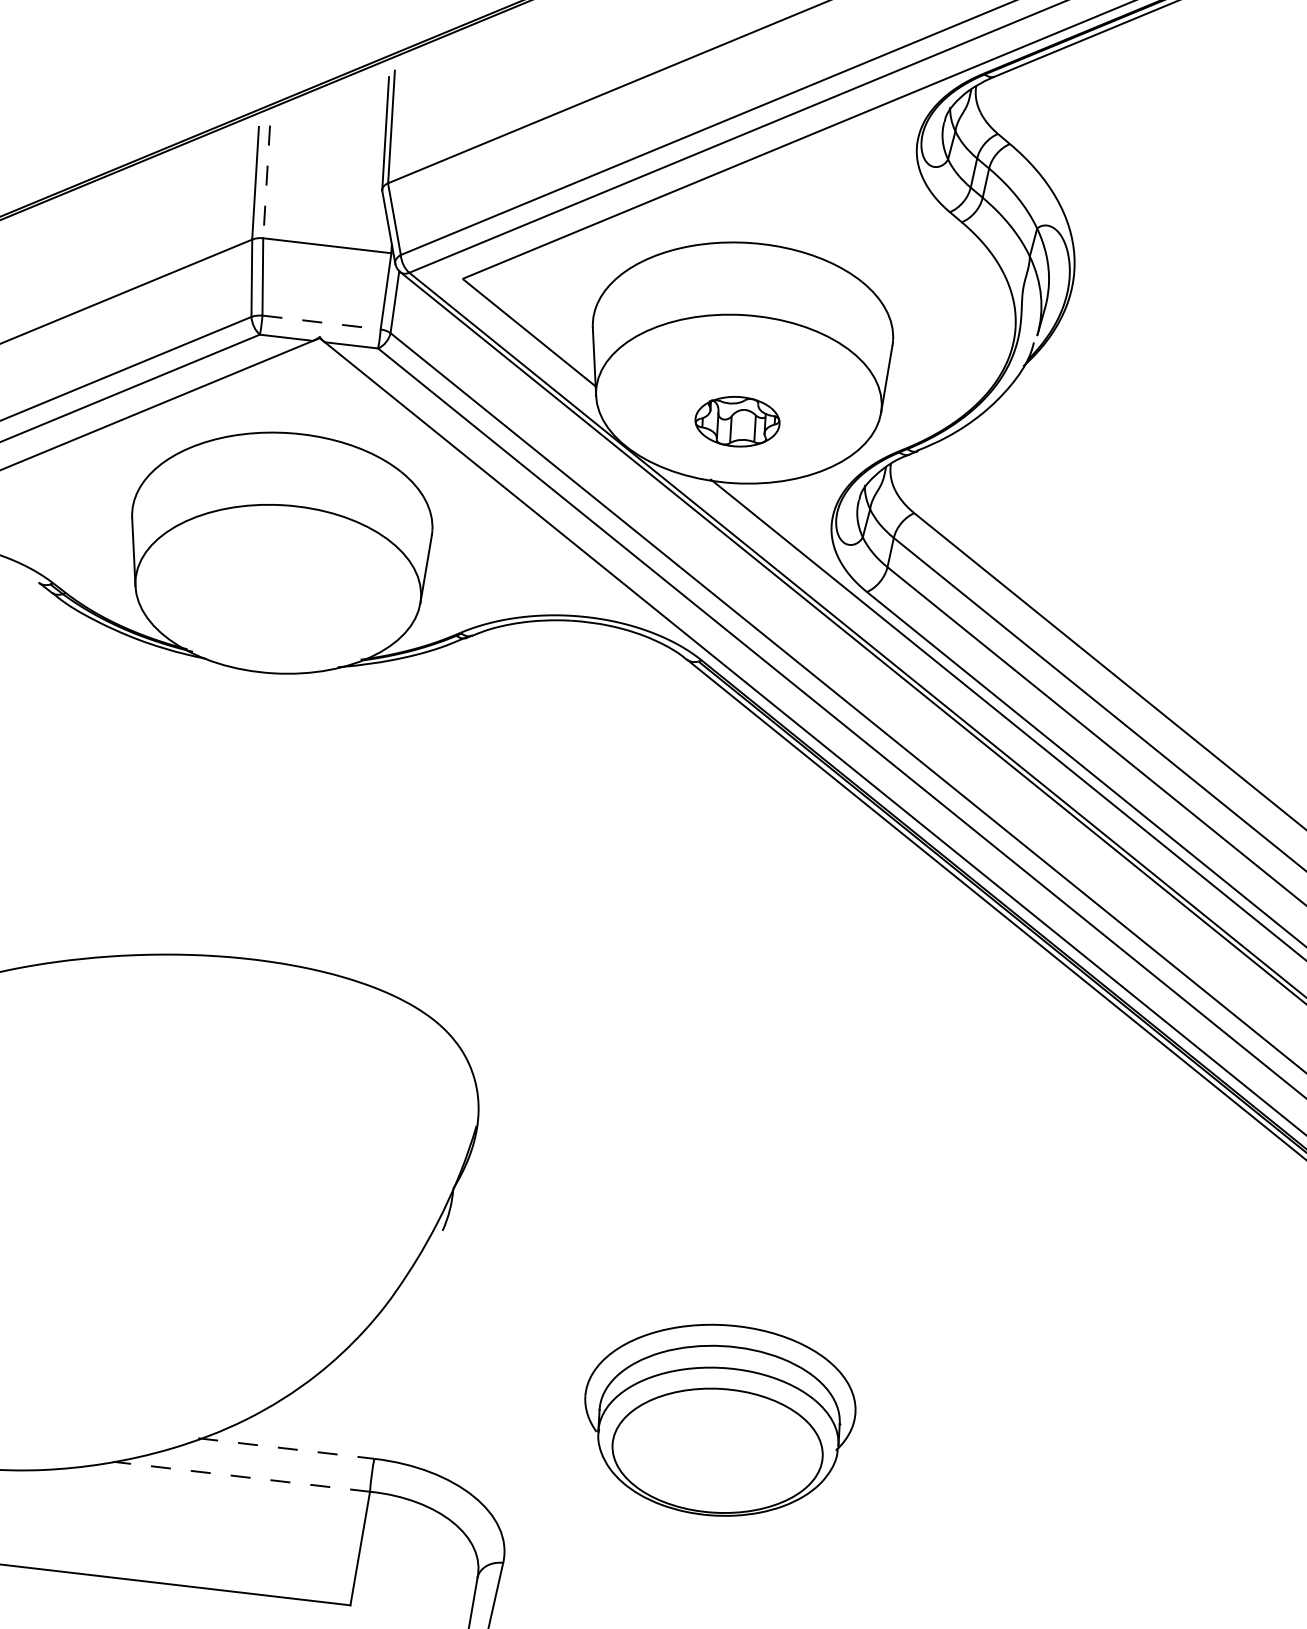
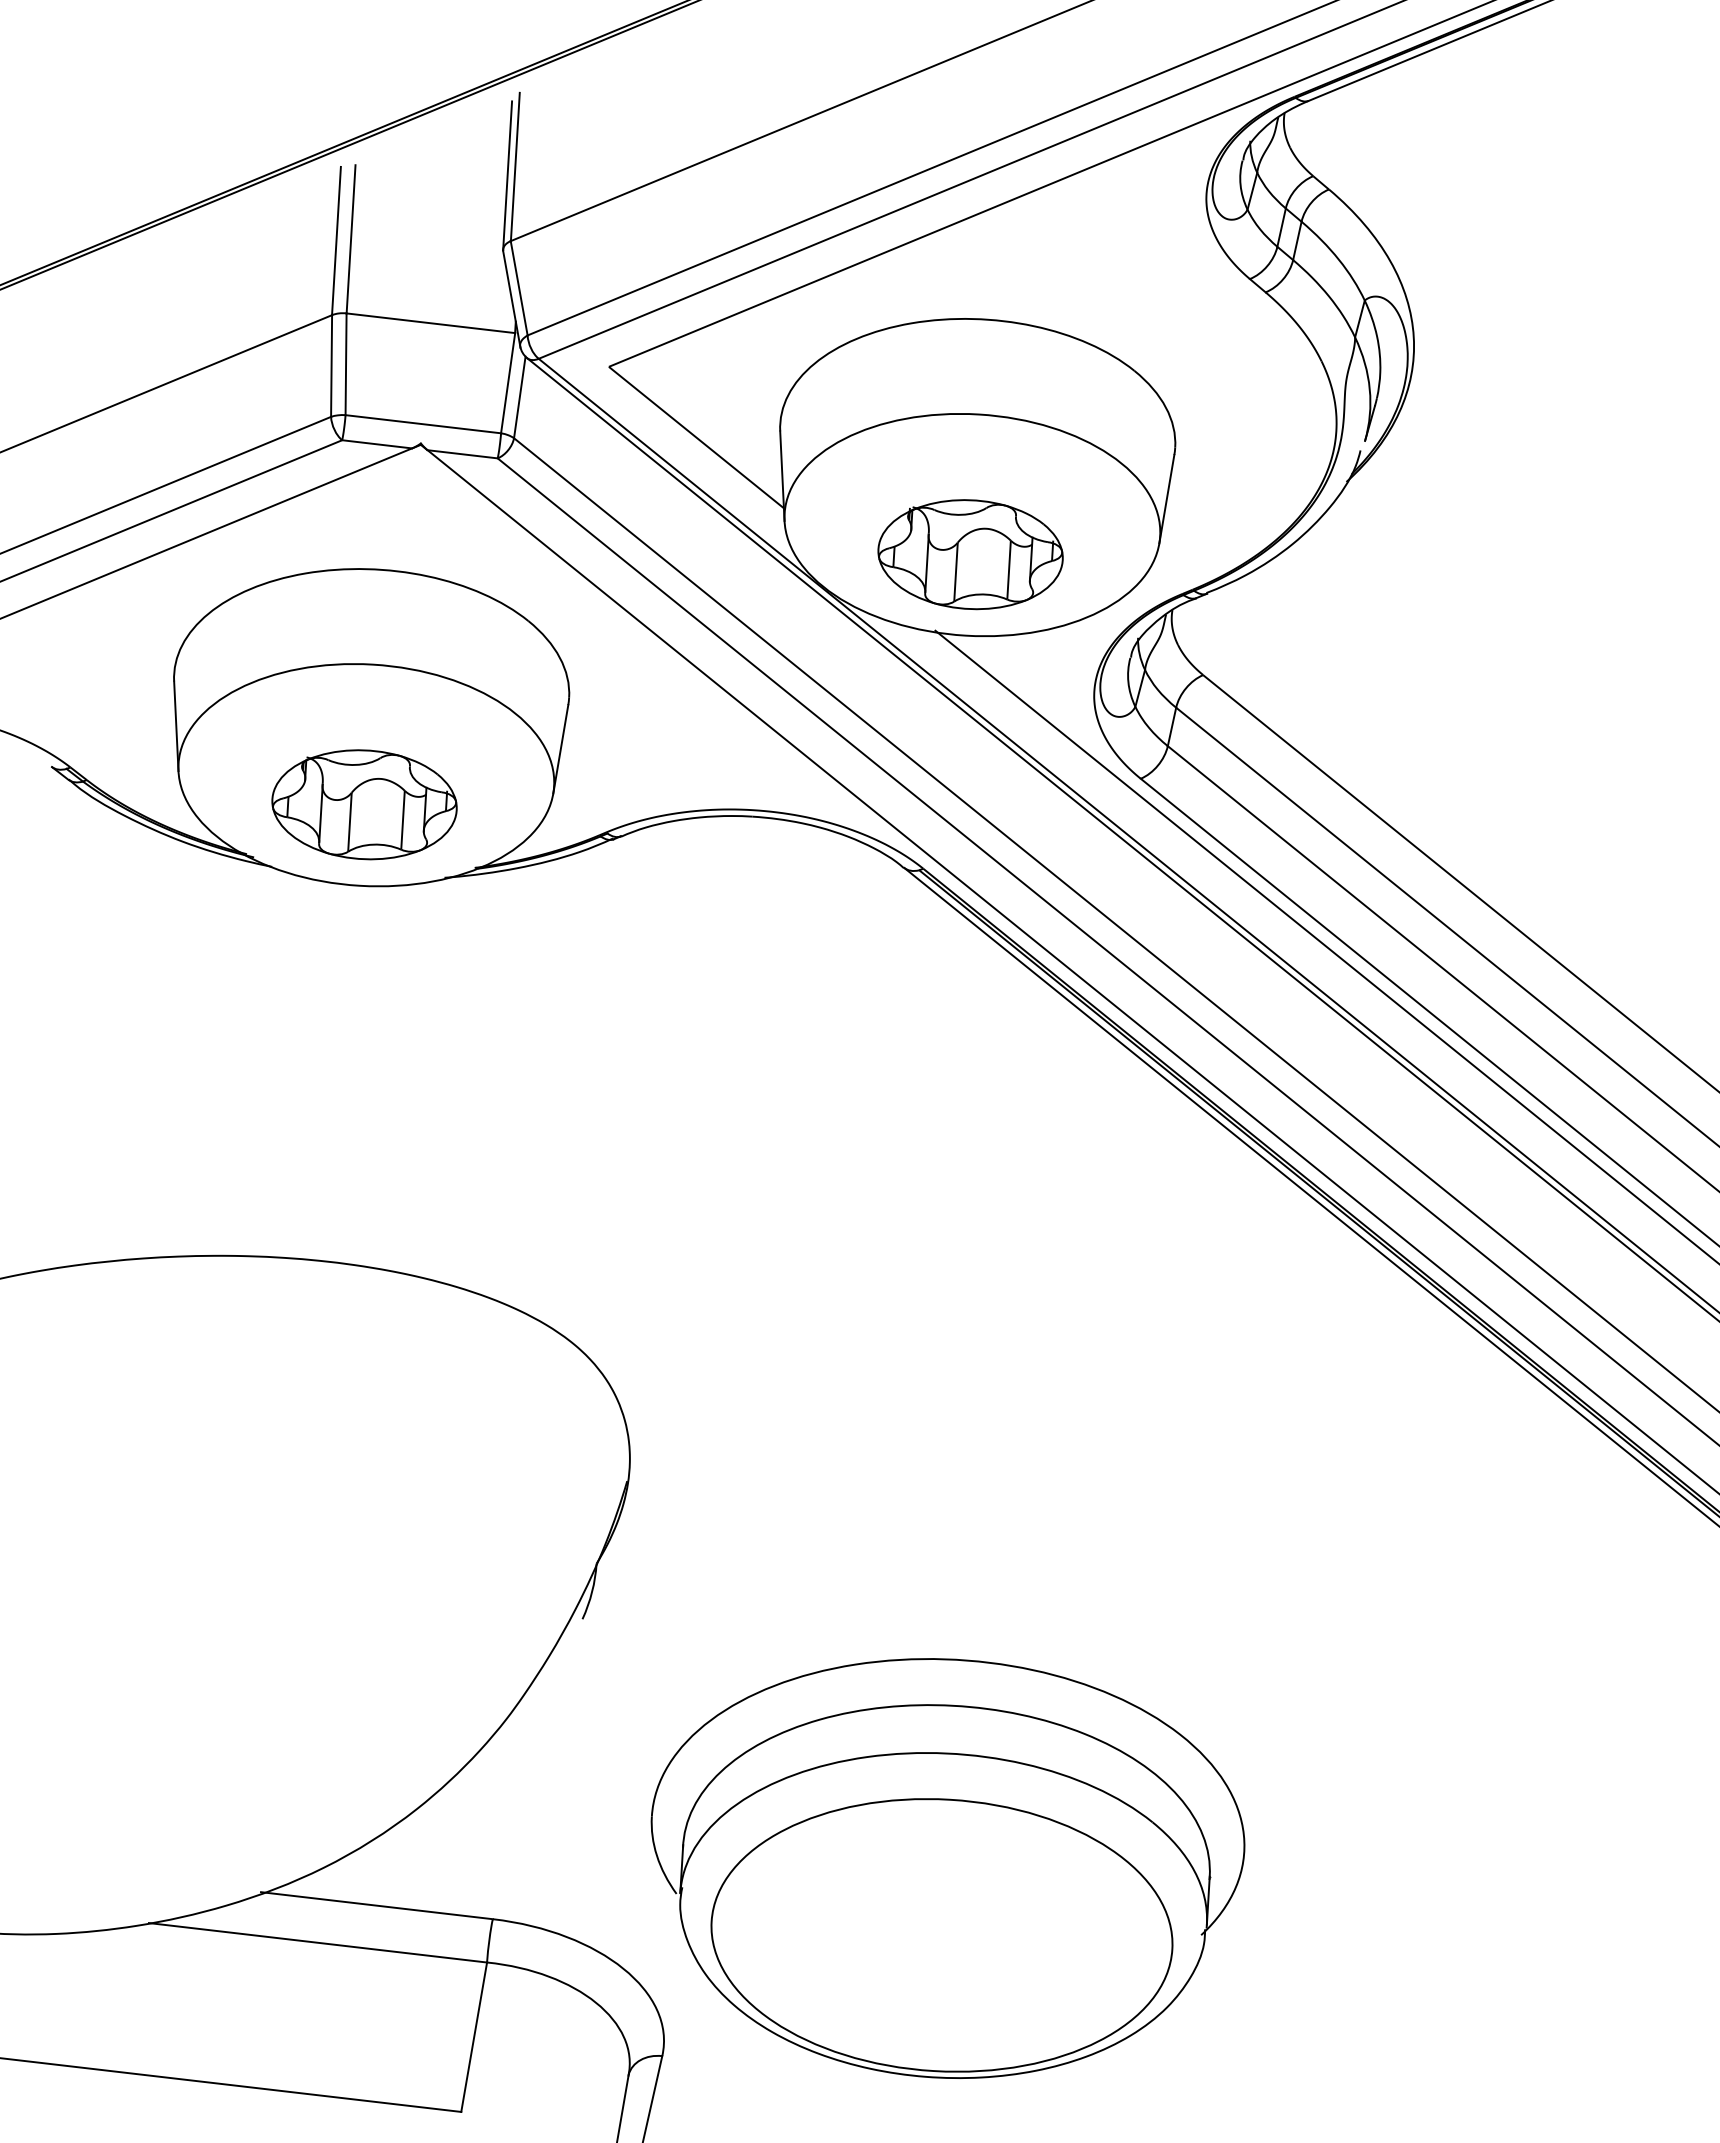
line: (266, 182) -> (351, 239), dashed -> solid
line: (321, 322) -> (423, 424), dashed -> solid
part: (737, 421) -> (970, 554), size x1.67
part: (276, 611) -> (364, 804), added
part: (720, 1420) -> (947, 1868), size x1.67
line: (285, 1448) -> (376, 1905), dashed -> solid
line: (241, 1476) -> (317, 1942), dashed -> solid

